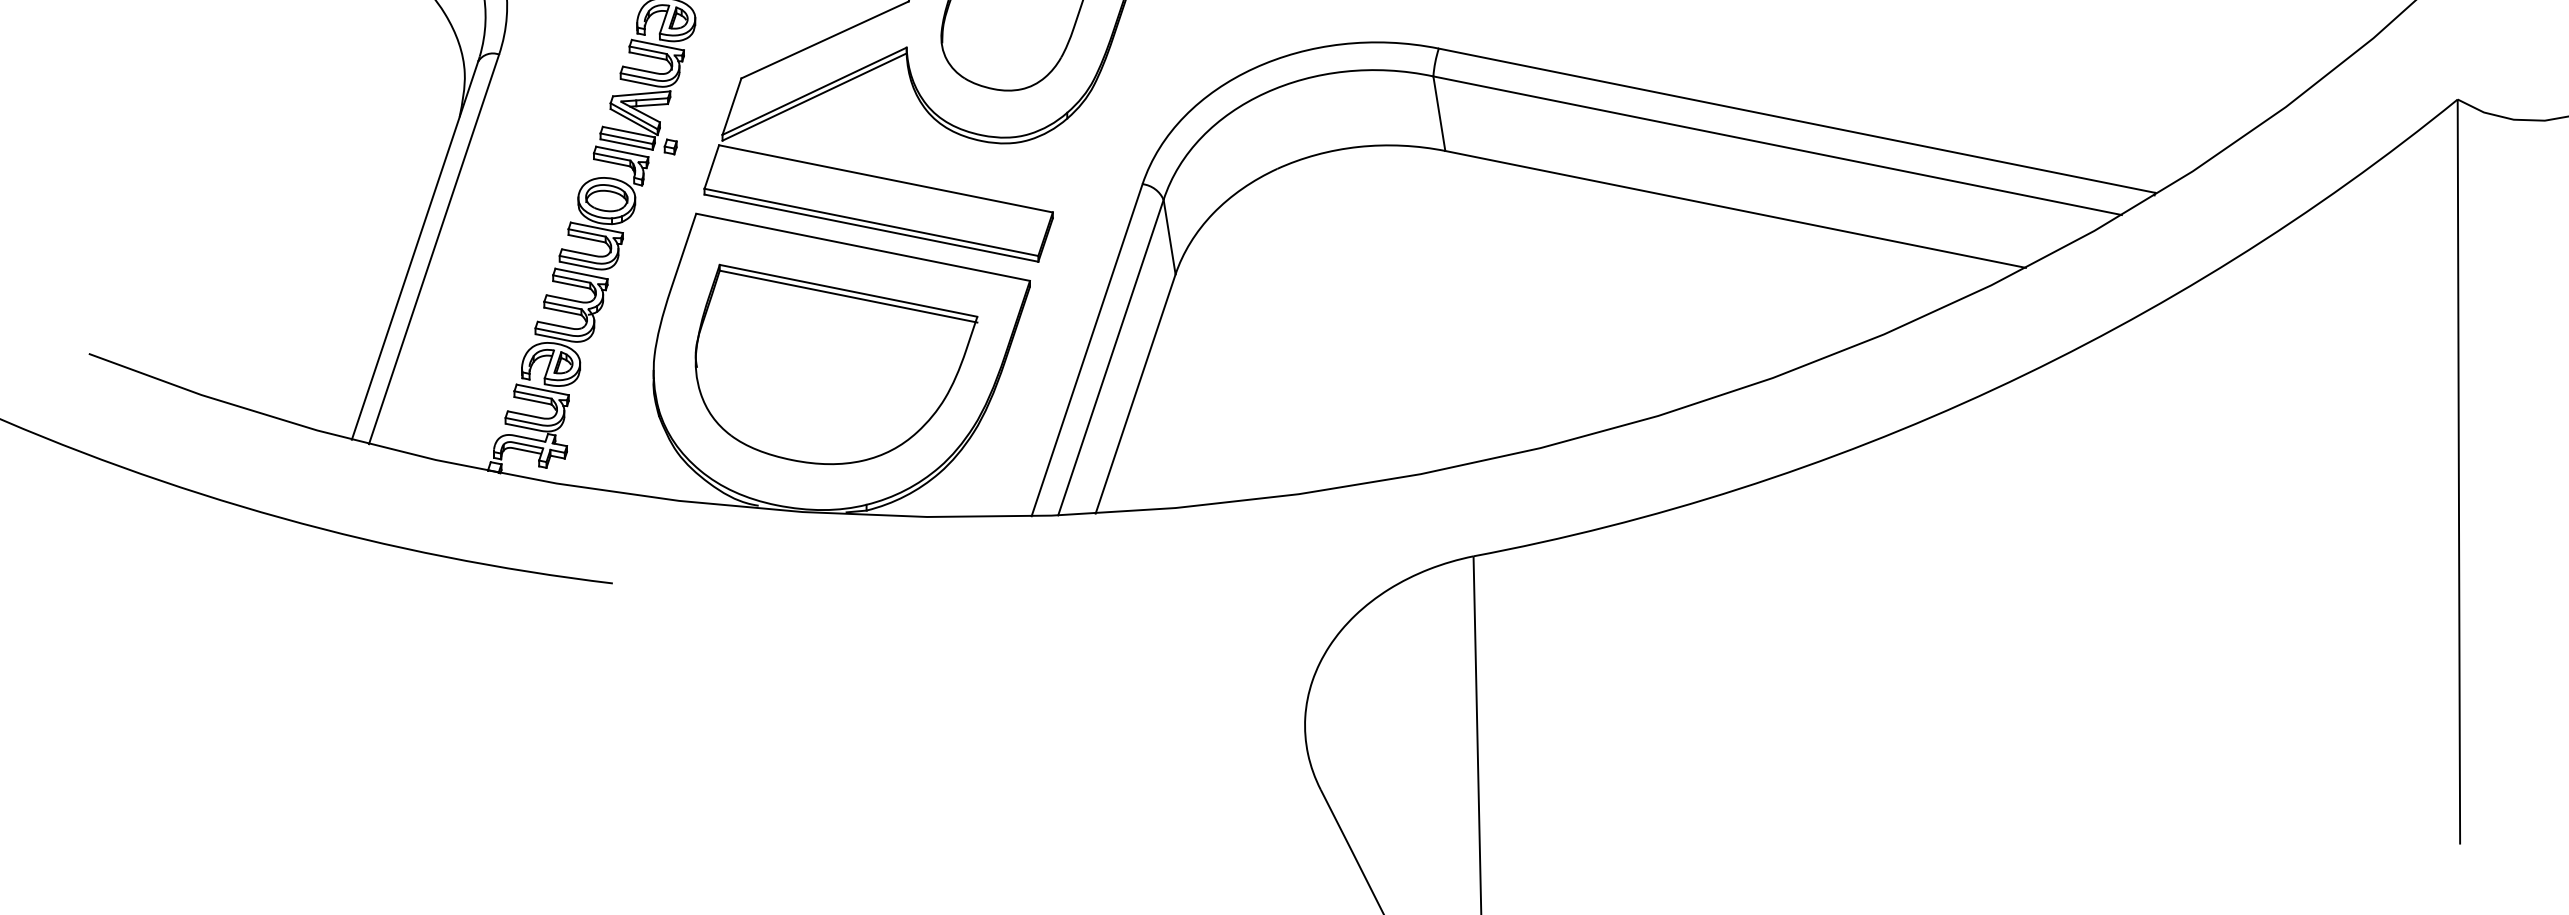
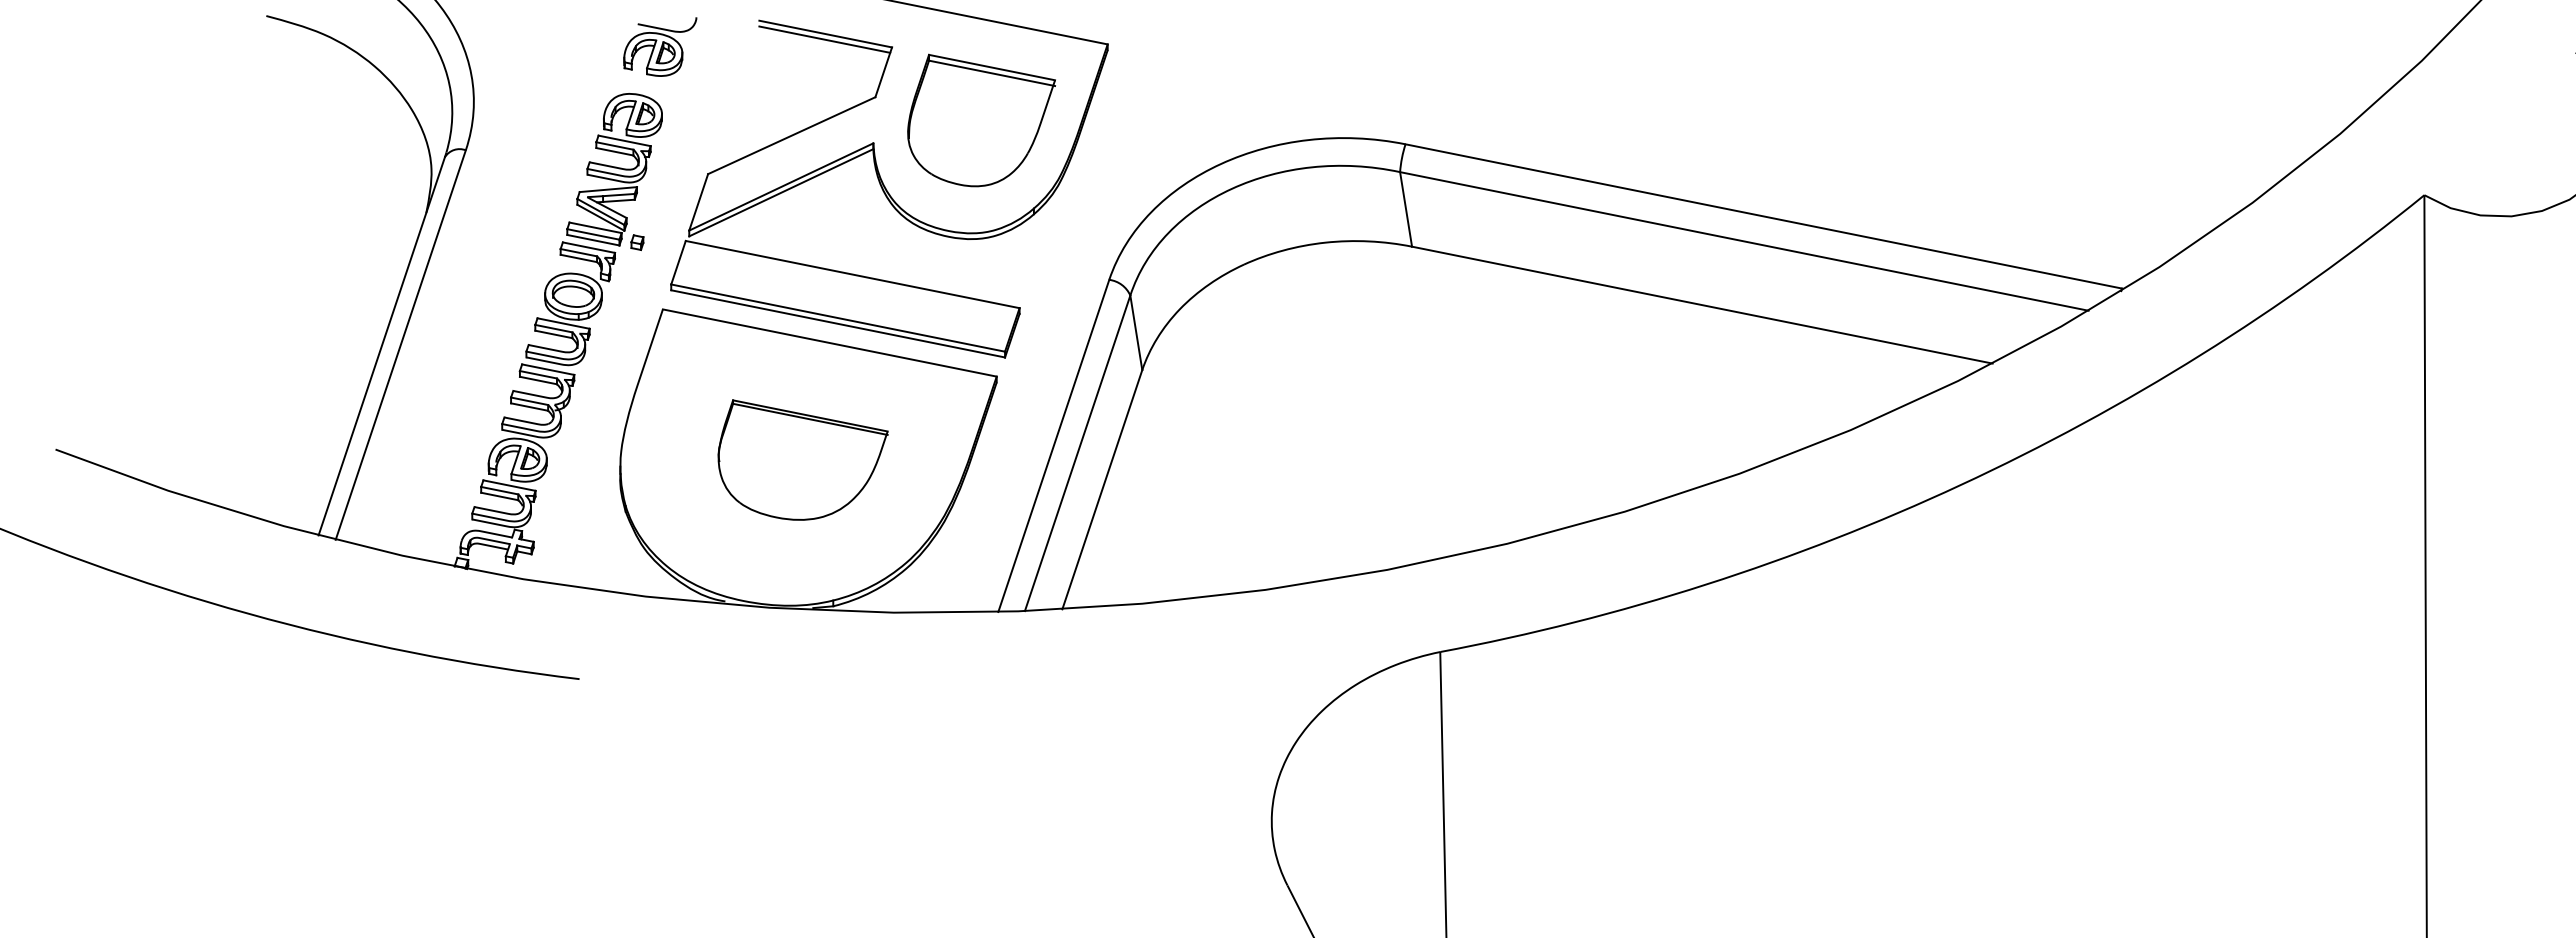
part: (835, 363) -> (802, 459), size x0.6

